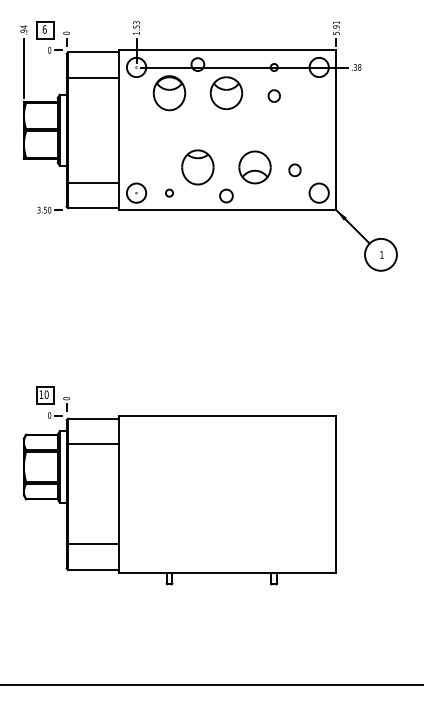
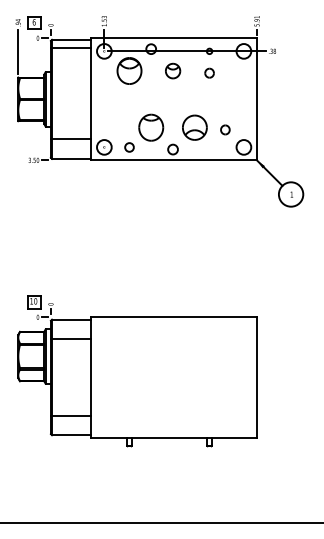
line: (92, 78) -> (70, 48), moved
part: (226, 93) -> (173, 71), size x0.6
circle: (169, 192) -> (129, 146), size x1.6

